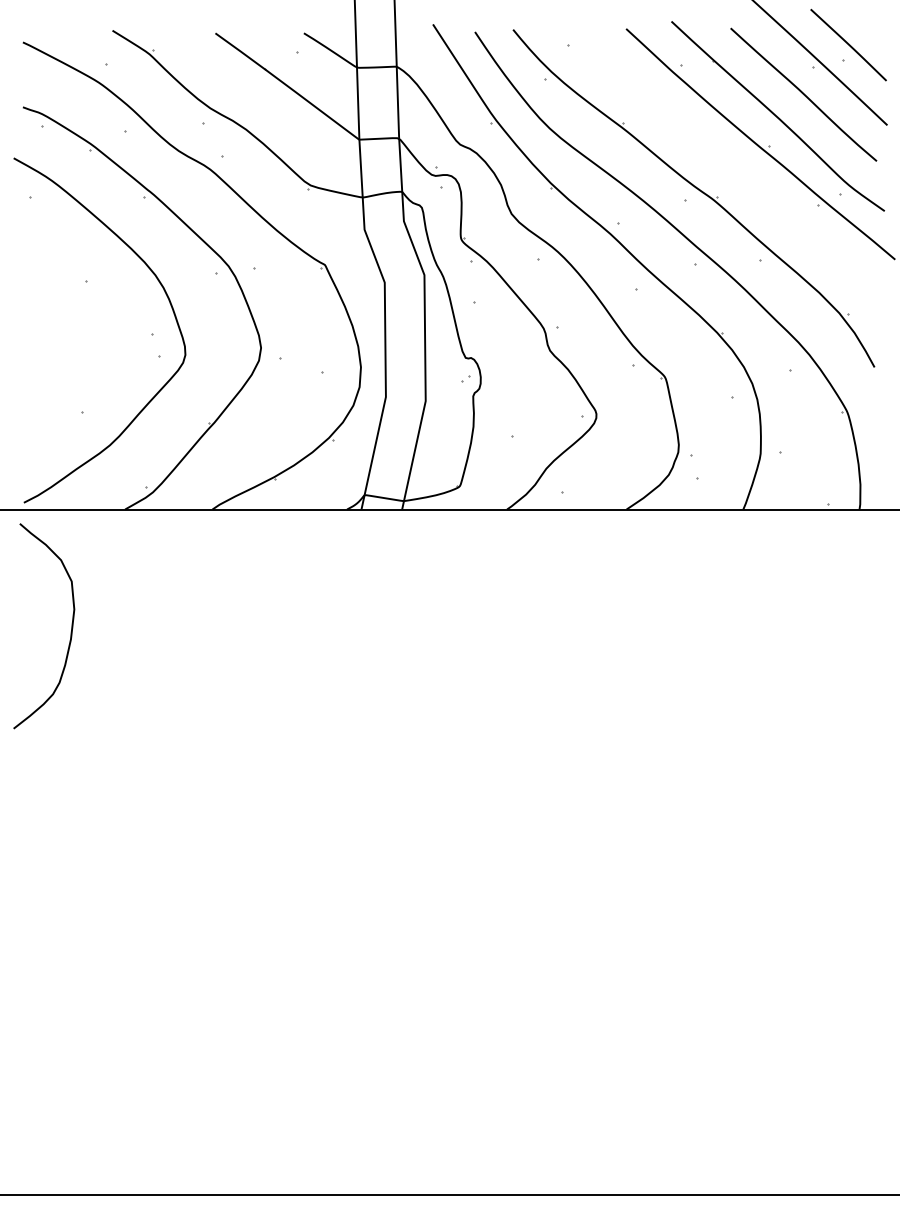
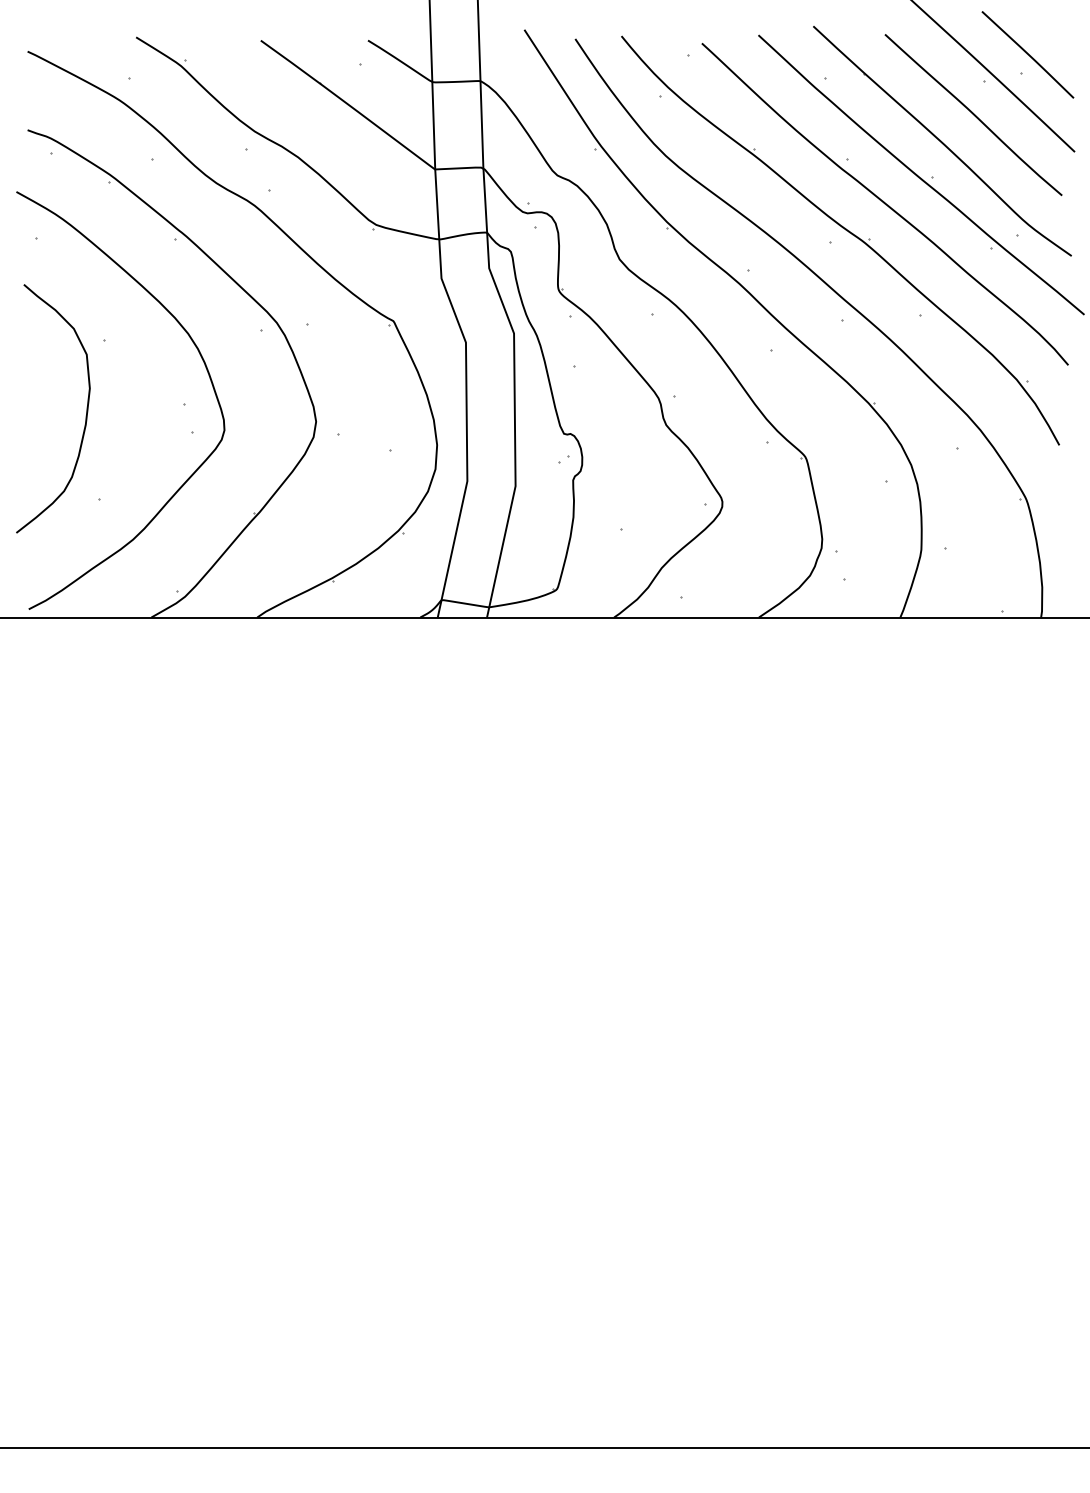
part: (730, 168) -> (884, 204), added
curve: (70, 632) -> (85, 416), moved

